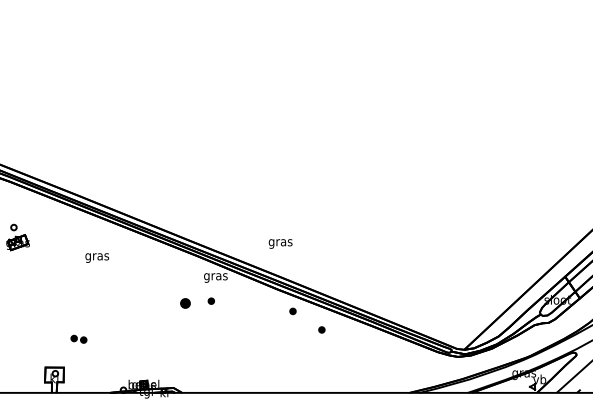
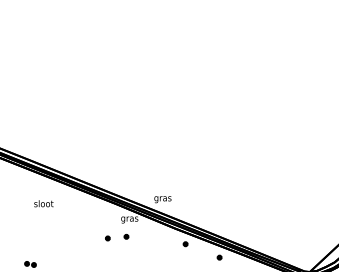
text: (280, 243) -> (162, 199), moved
text: (97, 256) -> (43, 204), gras -> sloot
part: (185, 303) -> (107, 238), size x0.62
part: (321, 329) -> (219, 257), moved

